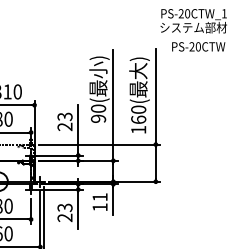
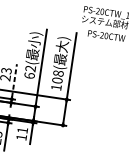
text: (98, 113) -> (30, 72), 90( -> 62(
text: (138, 114) -> (57, 76), 160( -> 108(
line: (78, 128) -> (14, 80), solid -> dashed

